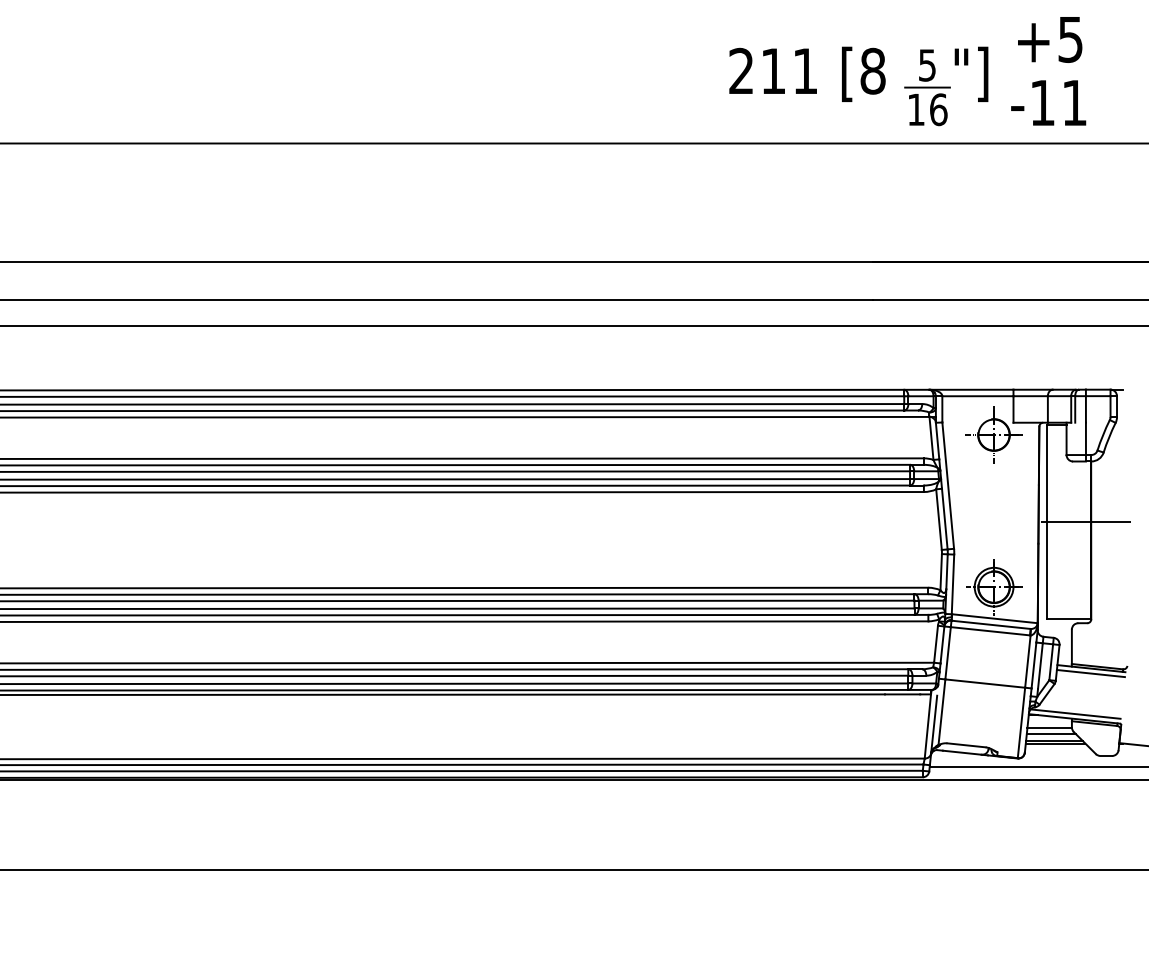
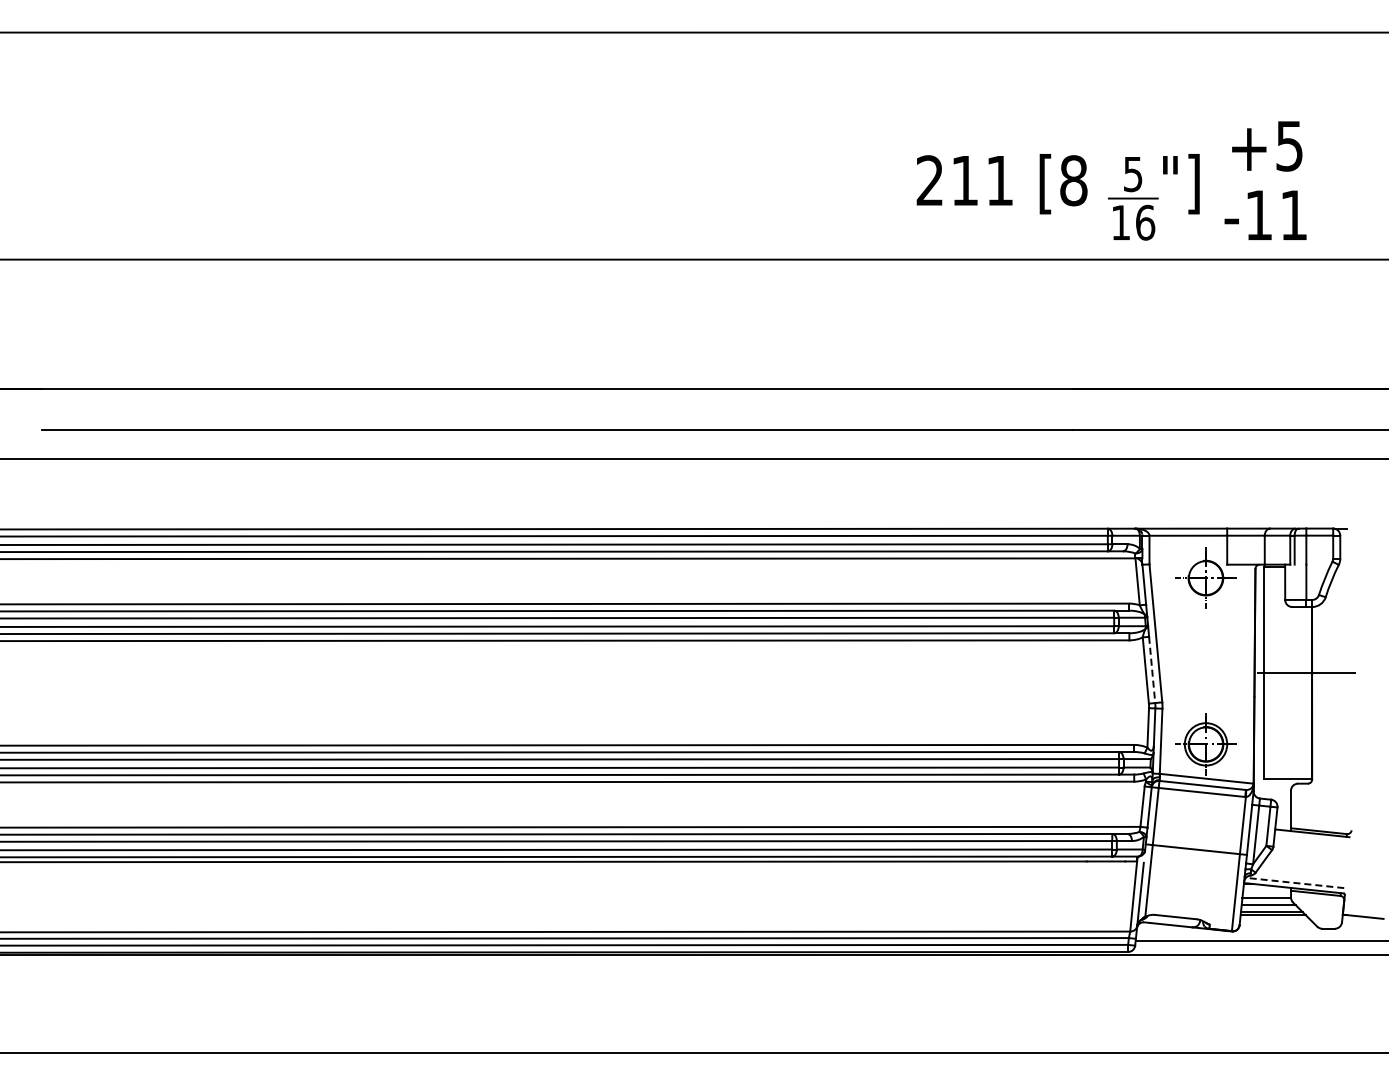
line: (945, 519) -> (1152, 670), solid -> dashed
line: (1090, 673) -> (1311, 838), removed
line: (1075, 713) -> (1294, 882), solid -> dashed

